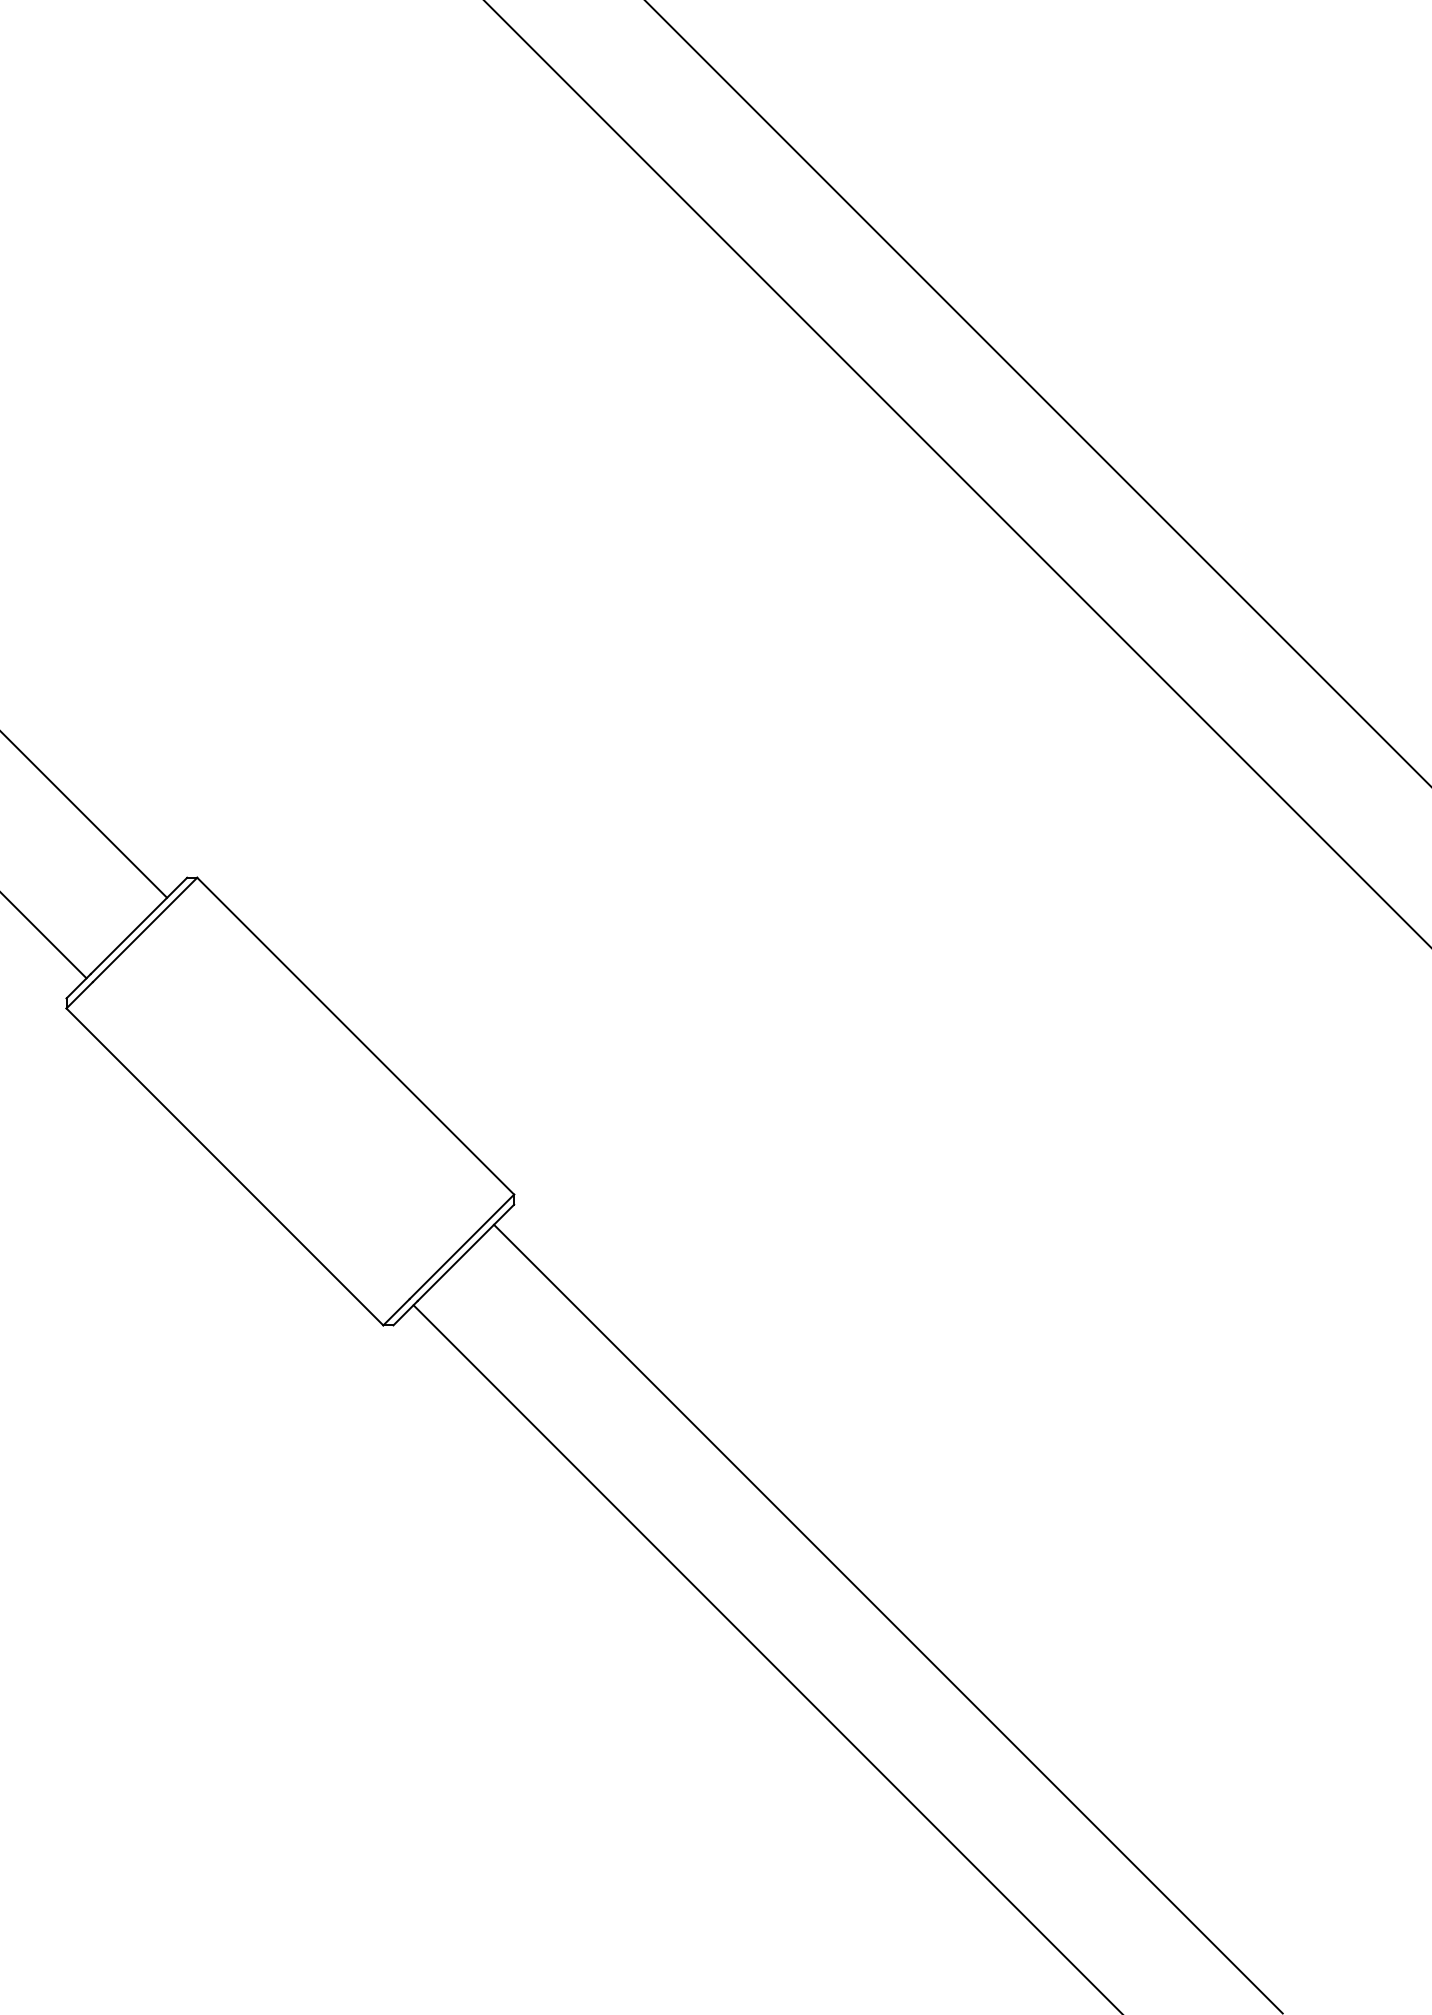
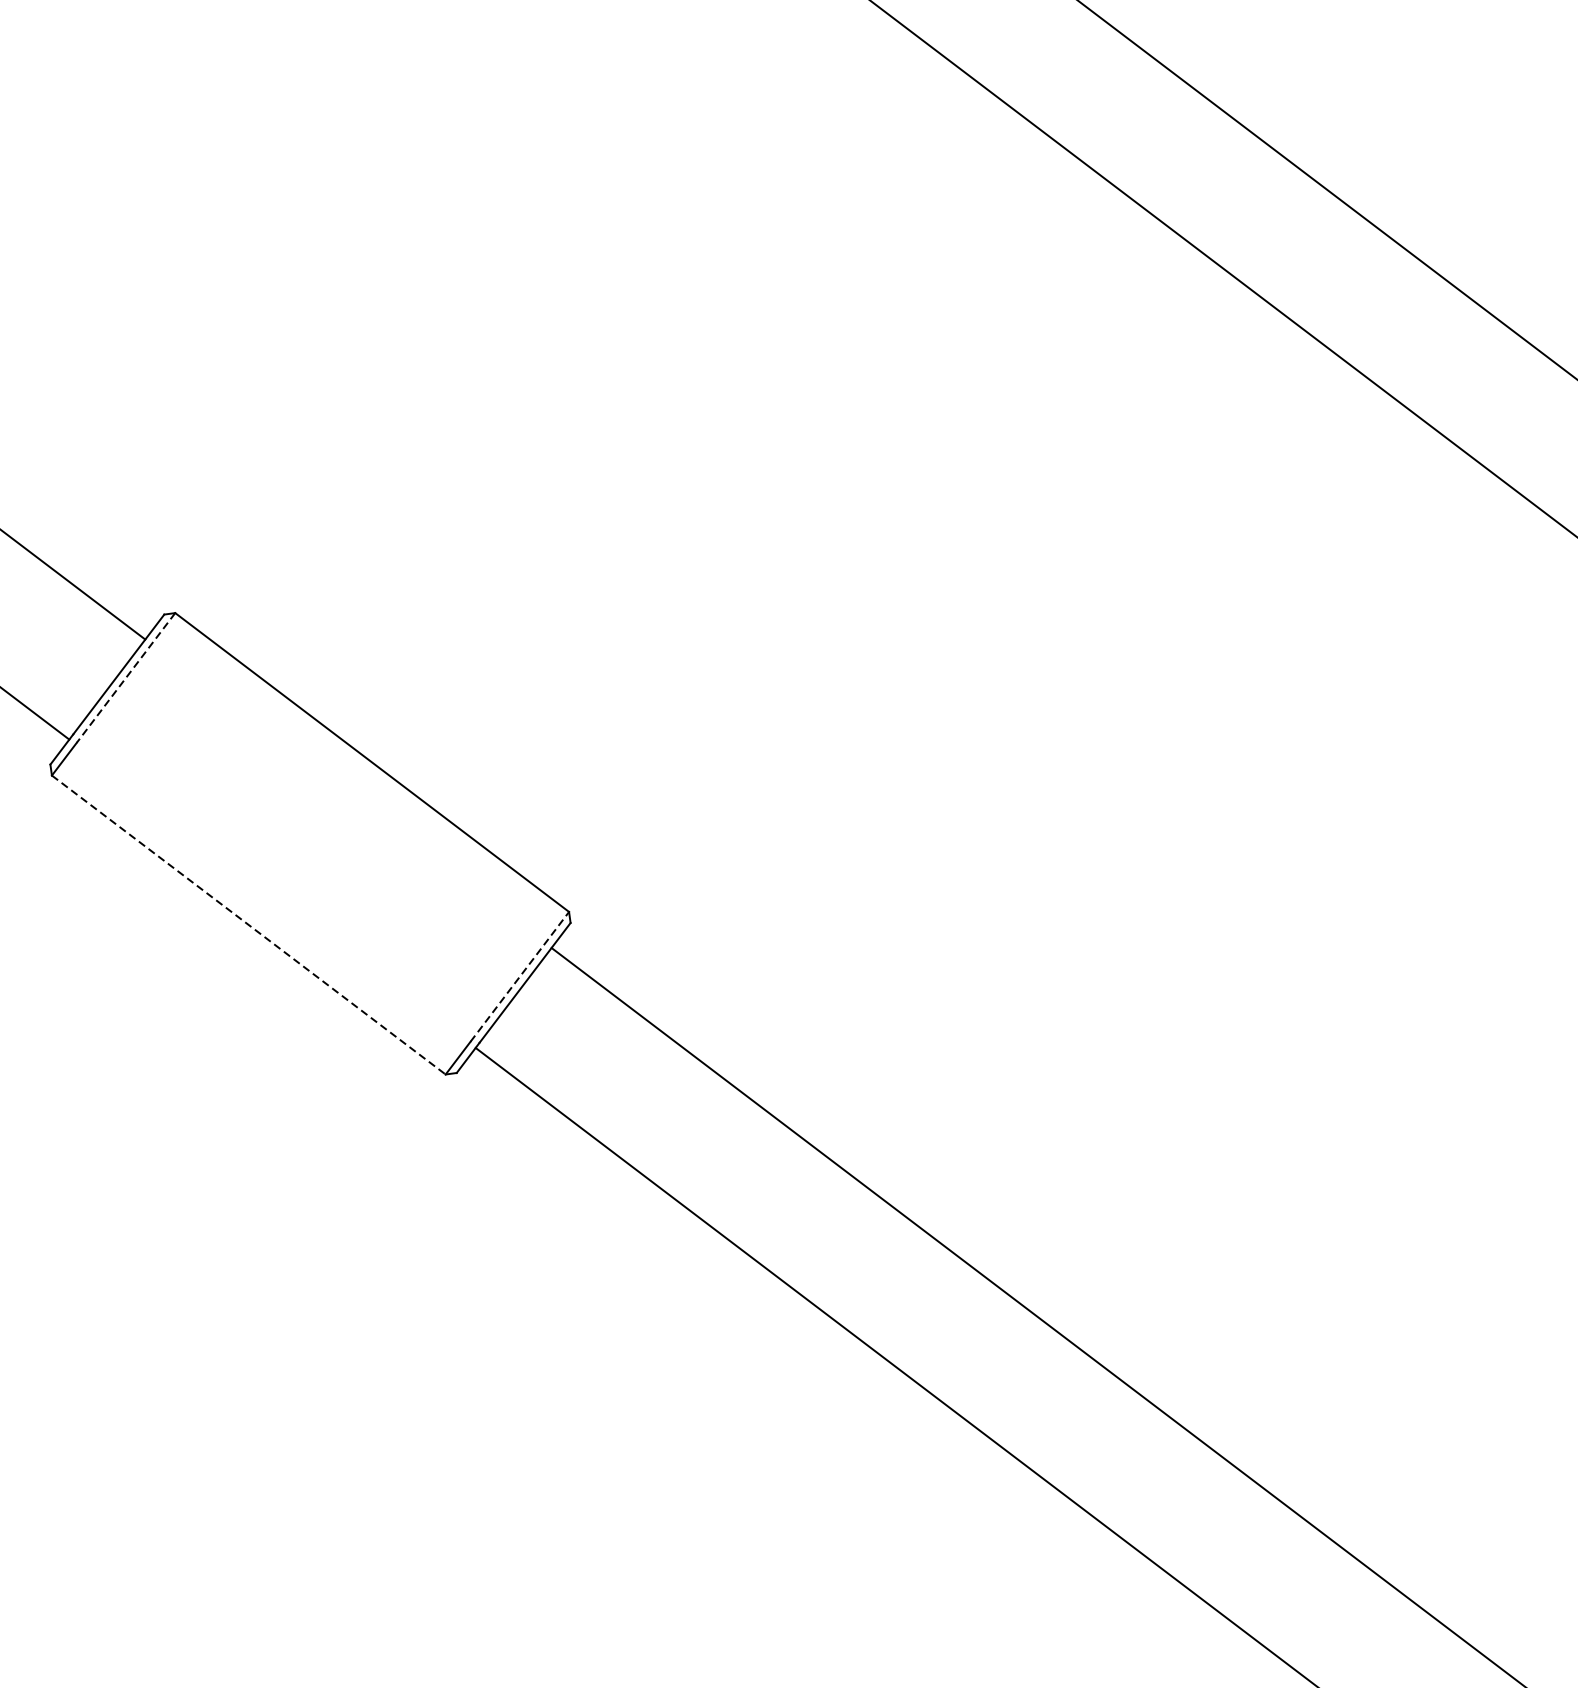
line: (145, 929) -> (126, 677), solid -> dashed
line: (225, 1167) -> (249, 925), solid -> dashed
line: (461, 1246) -> (519, 976), solid -> dashed

